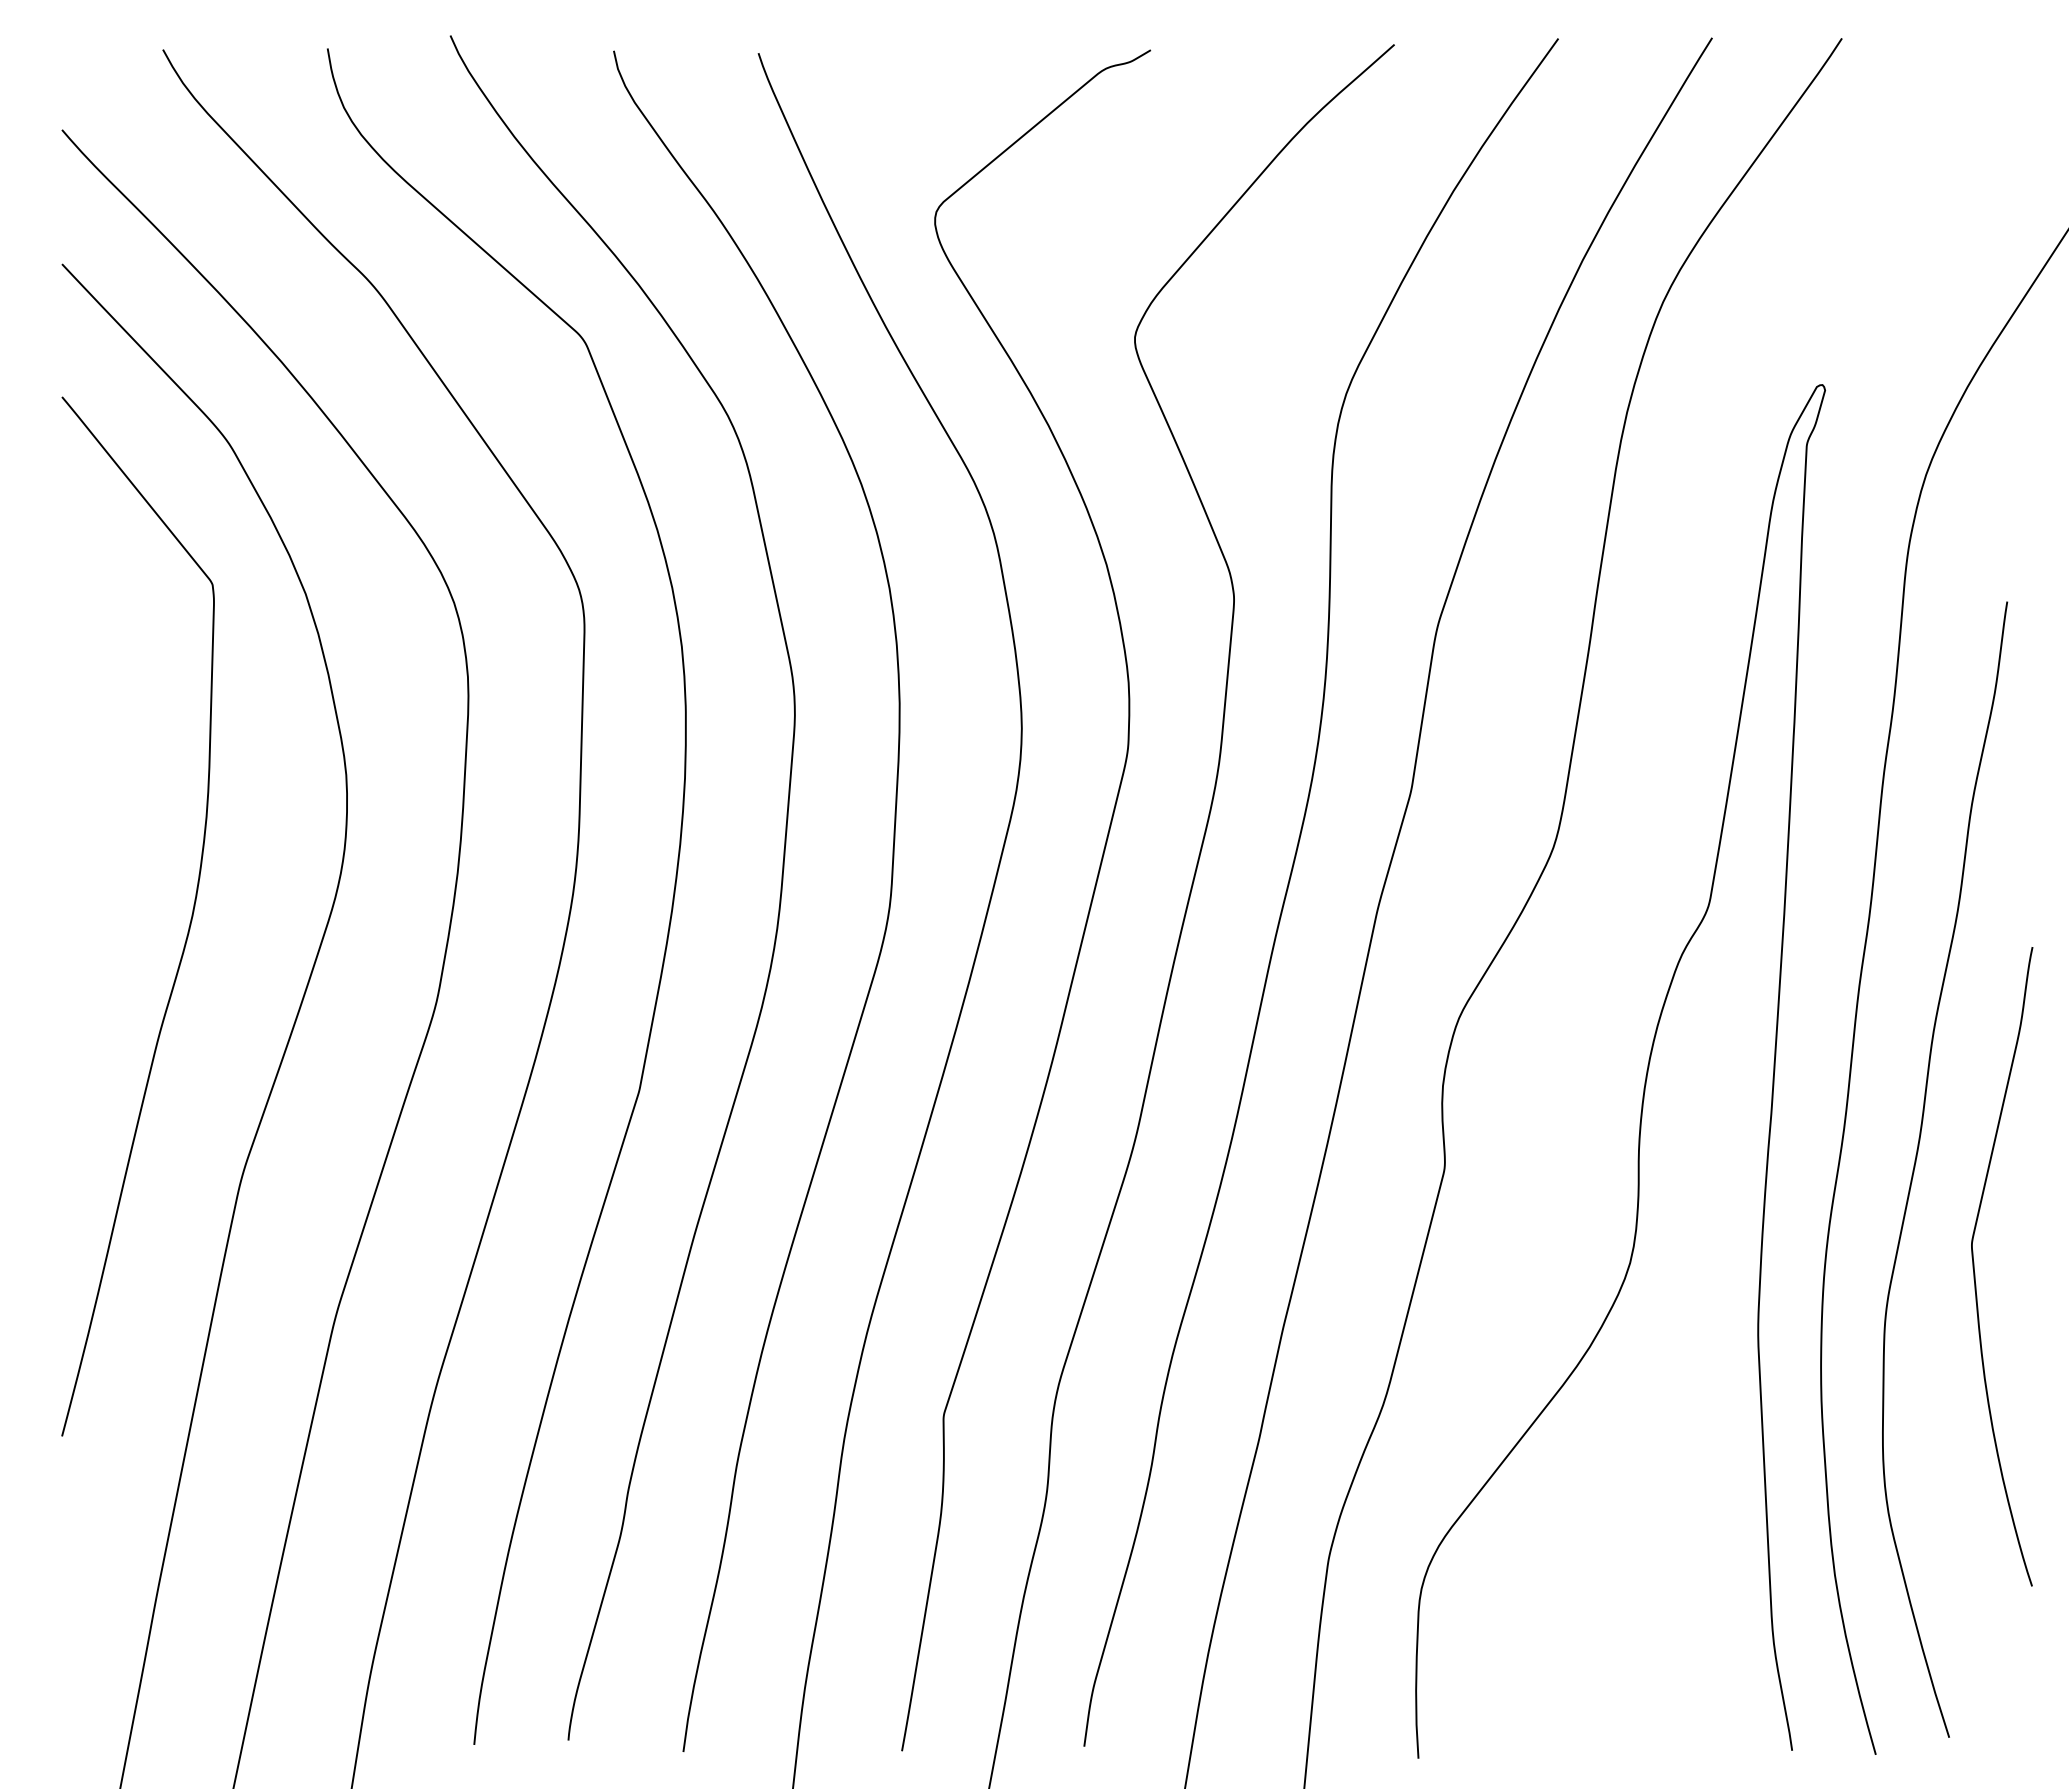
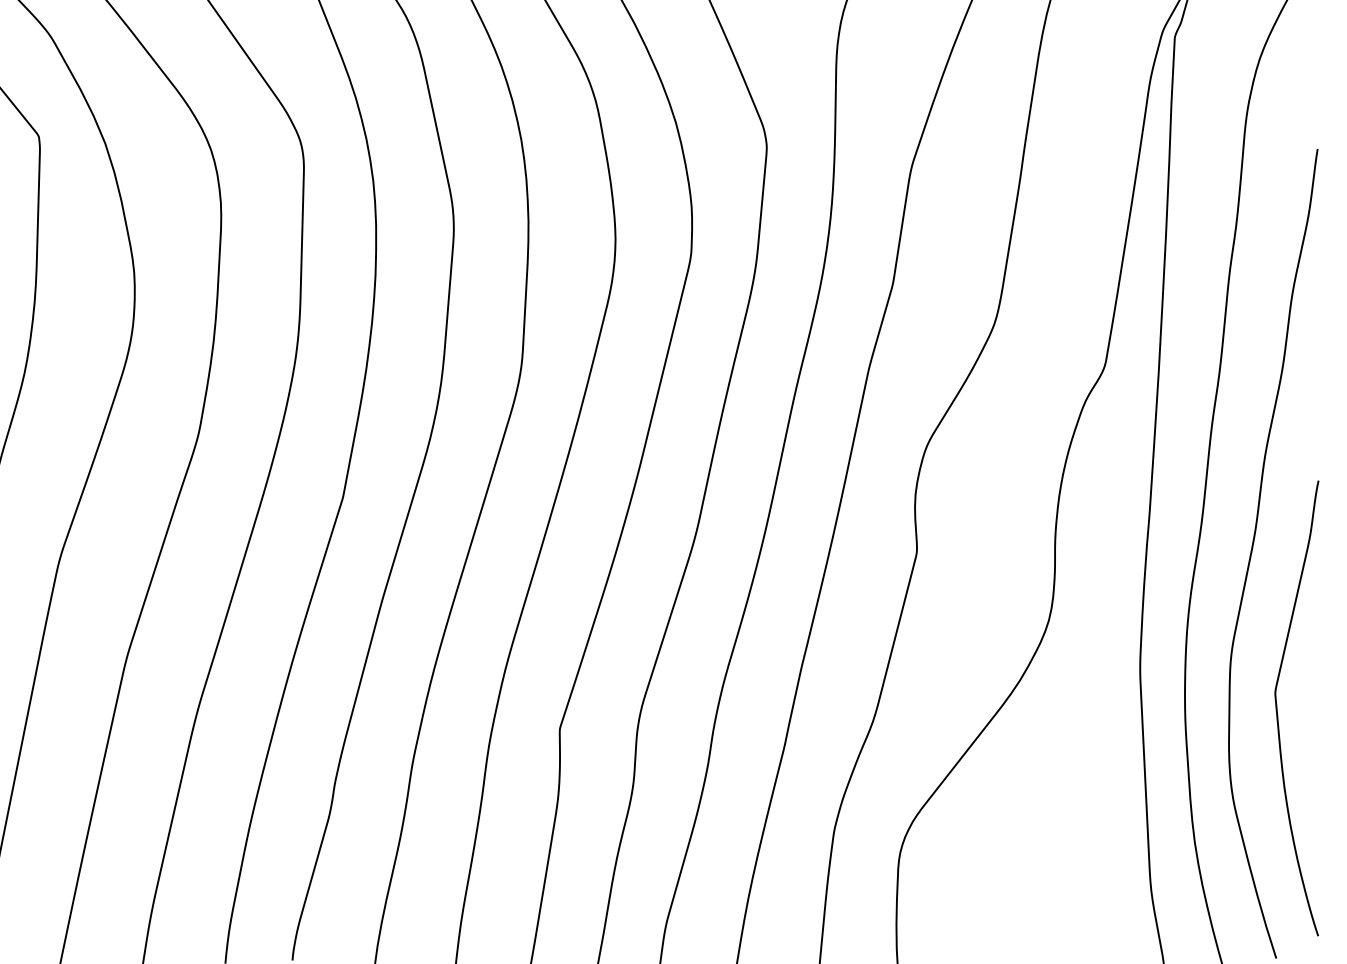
curve: (1975, 1273) -> (1277, 713), moved

